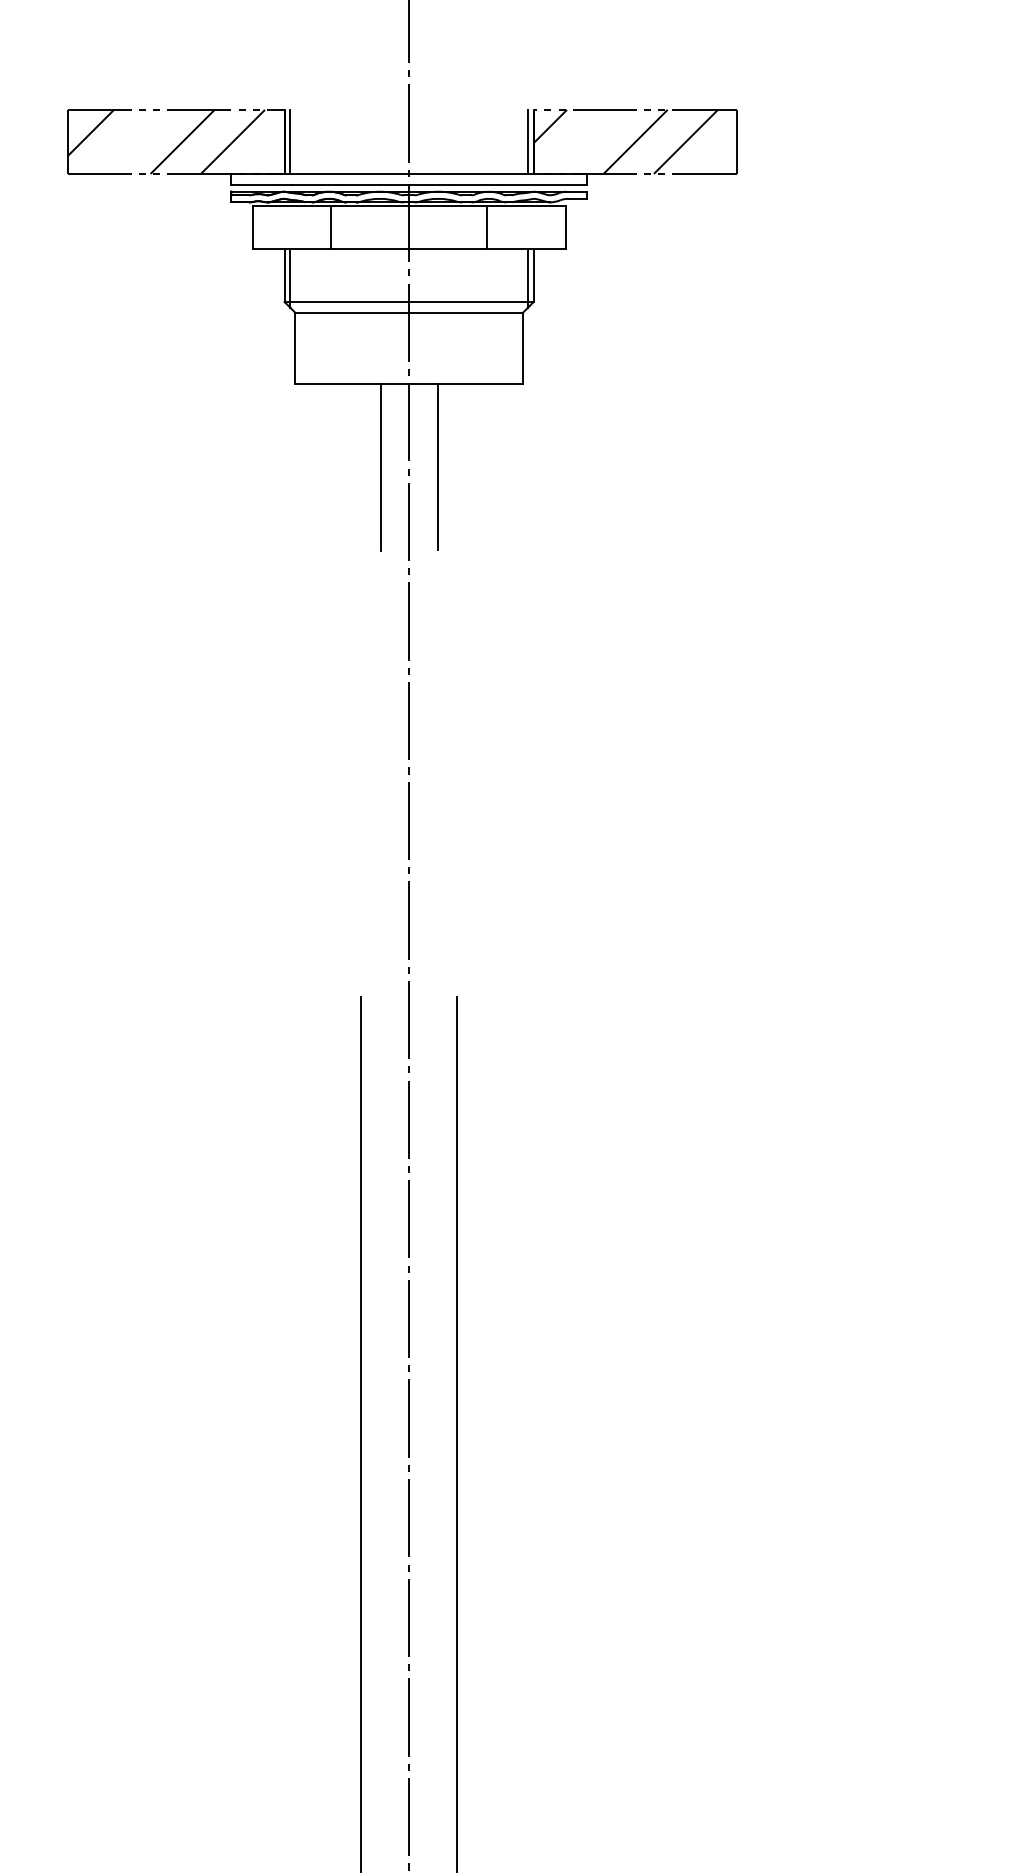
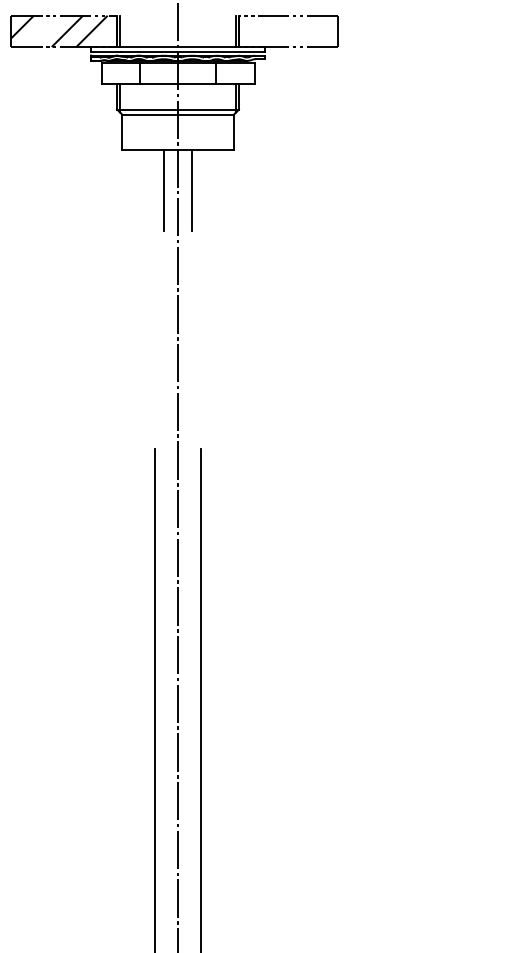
hatch: (624, 142) -> (283, 31), removed

